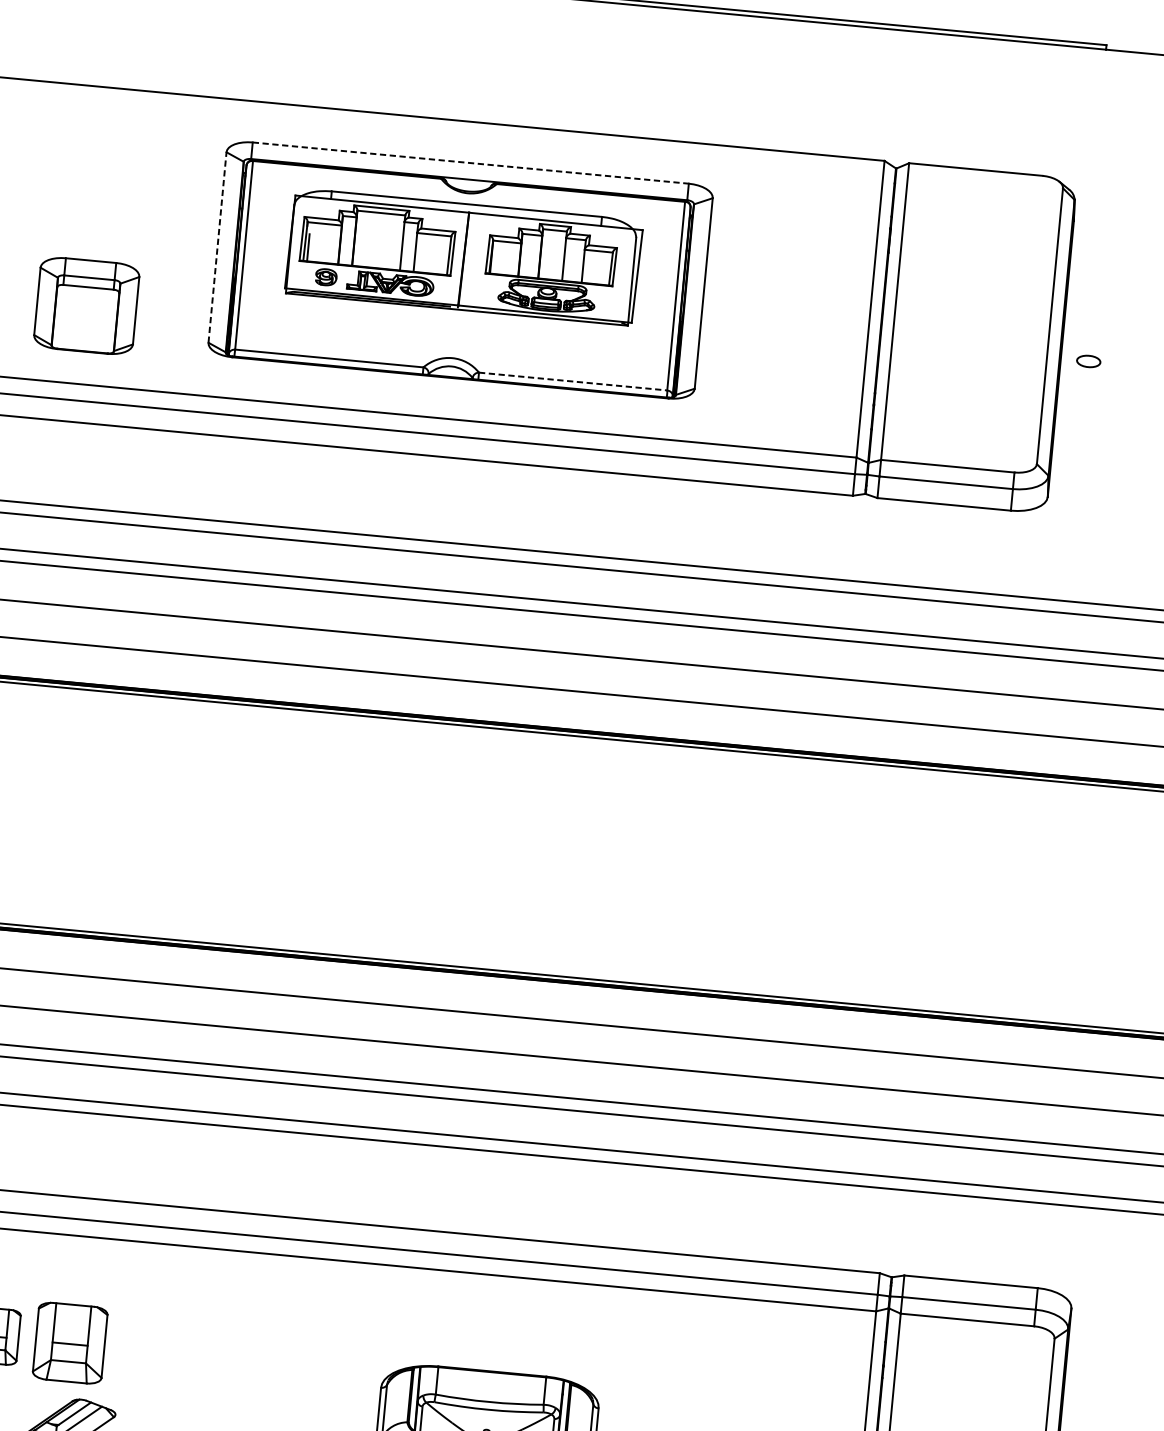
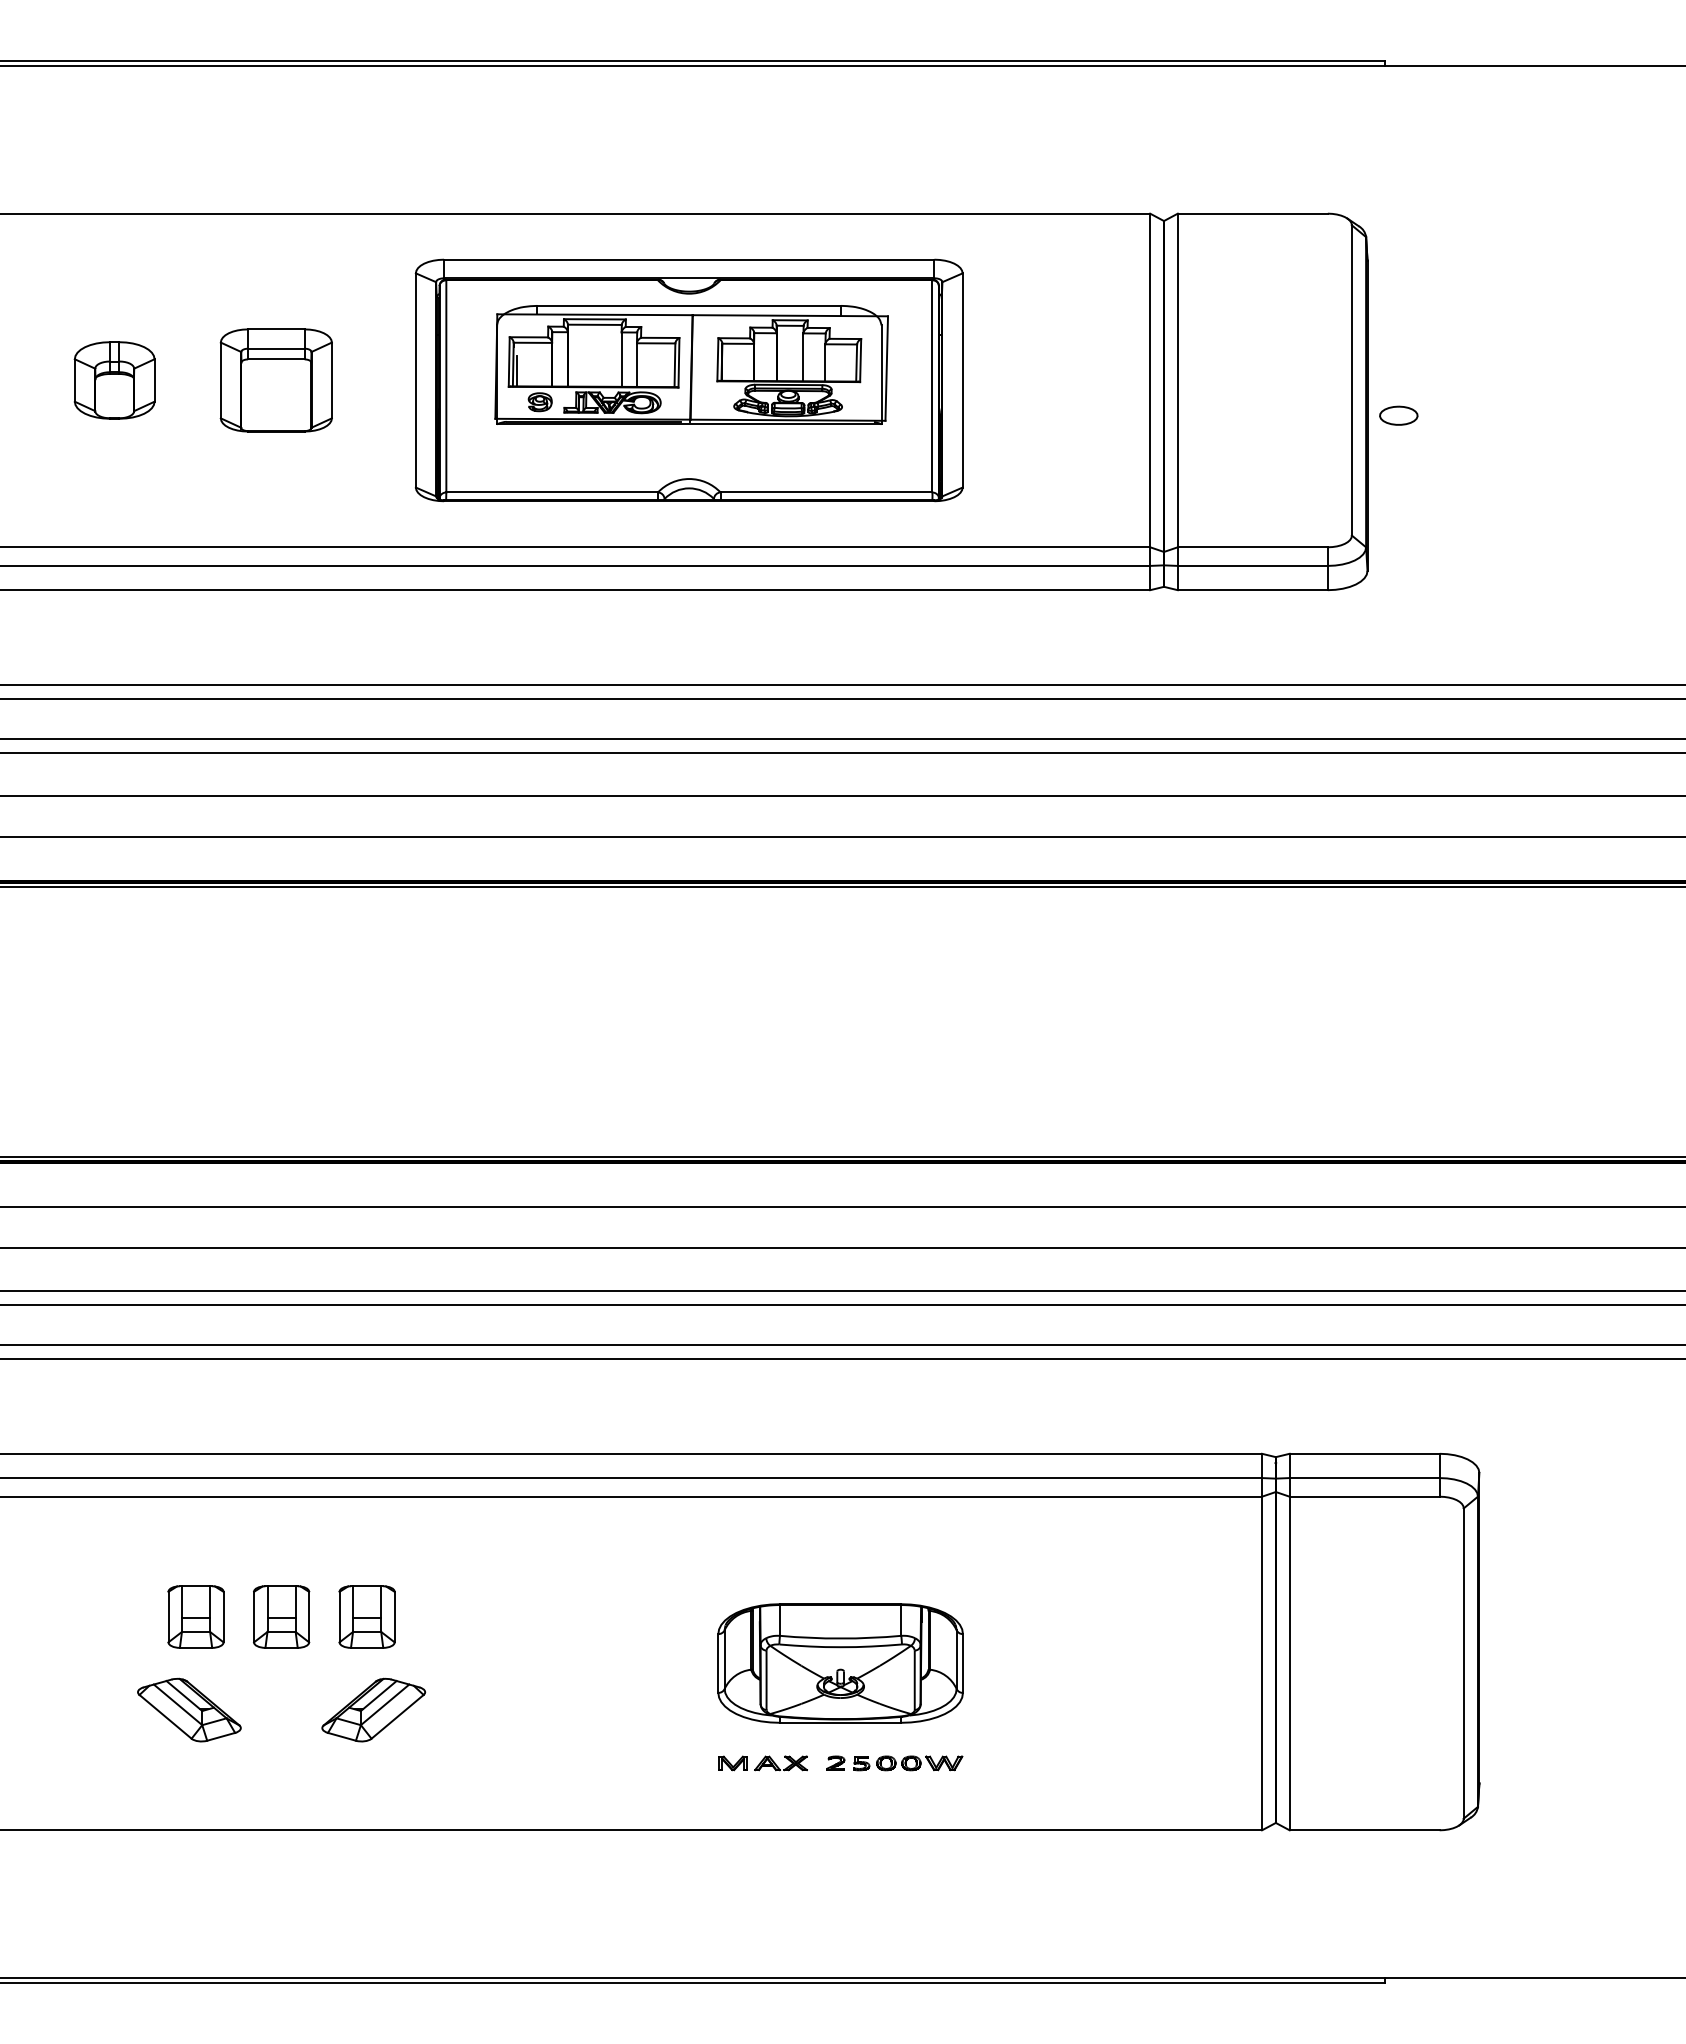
line: (471, 162) -> (689, 259), dashed -> solid
line: (217, 246) -> (415, 379), dashed -> solid
part: (86, 305) -> (275, 380), moved
part: (1088, 361) -> (1398, 415), size x1.43
line: (573, 381) -> (826, 492), dashed -> solid
part: (69, 1342) -> (366, 1616), size x0.71

